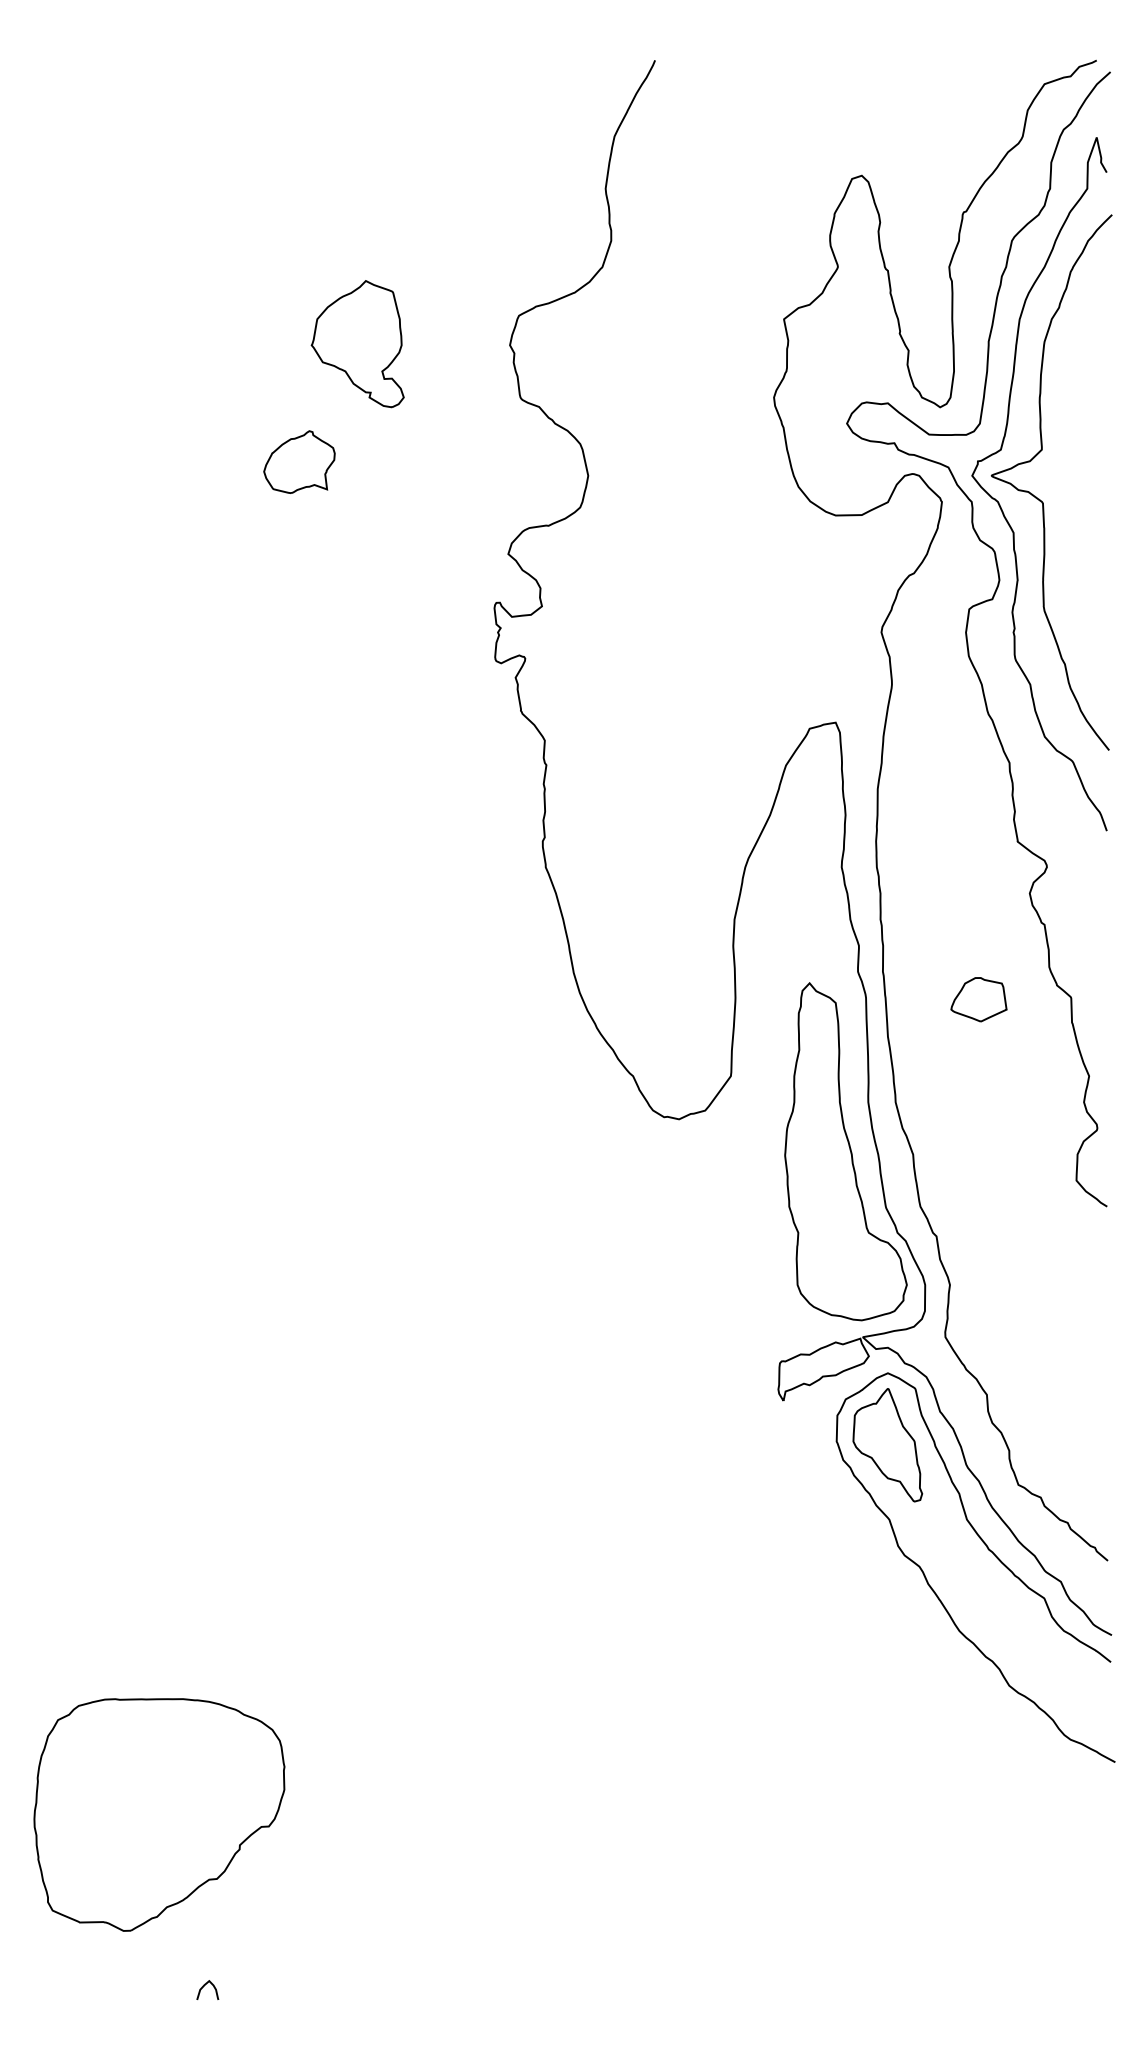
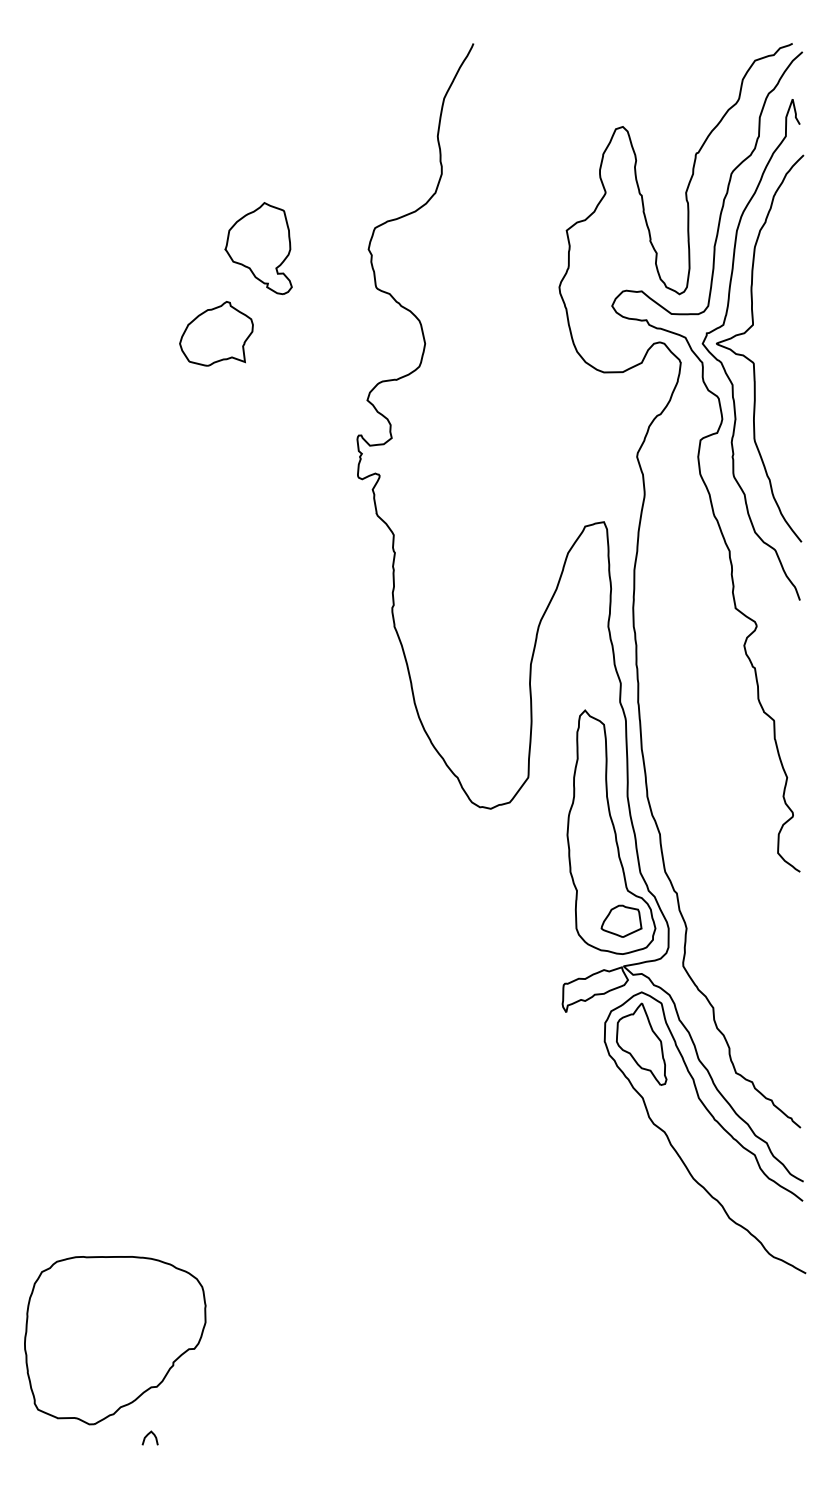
part: (299, 461) -> (216, 333), size x1.43
part: (978, 998) -> (621, 920), moved
part: (159, 1814) -> (115, 1340), moved

